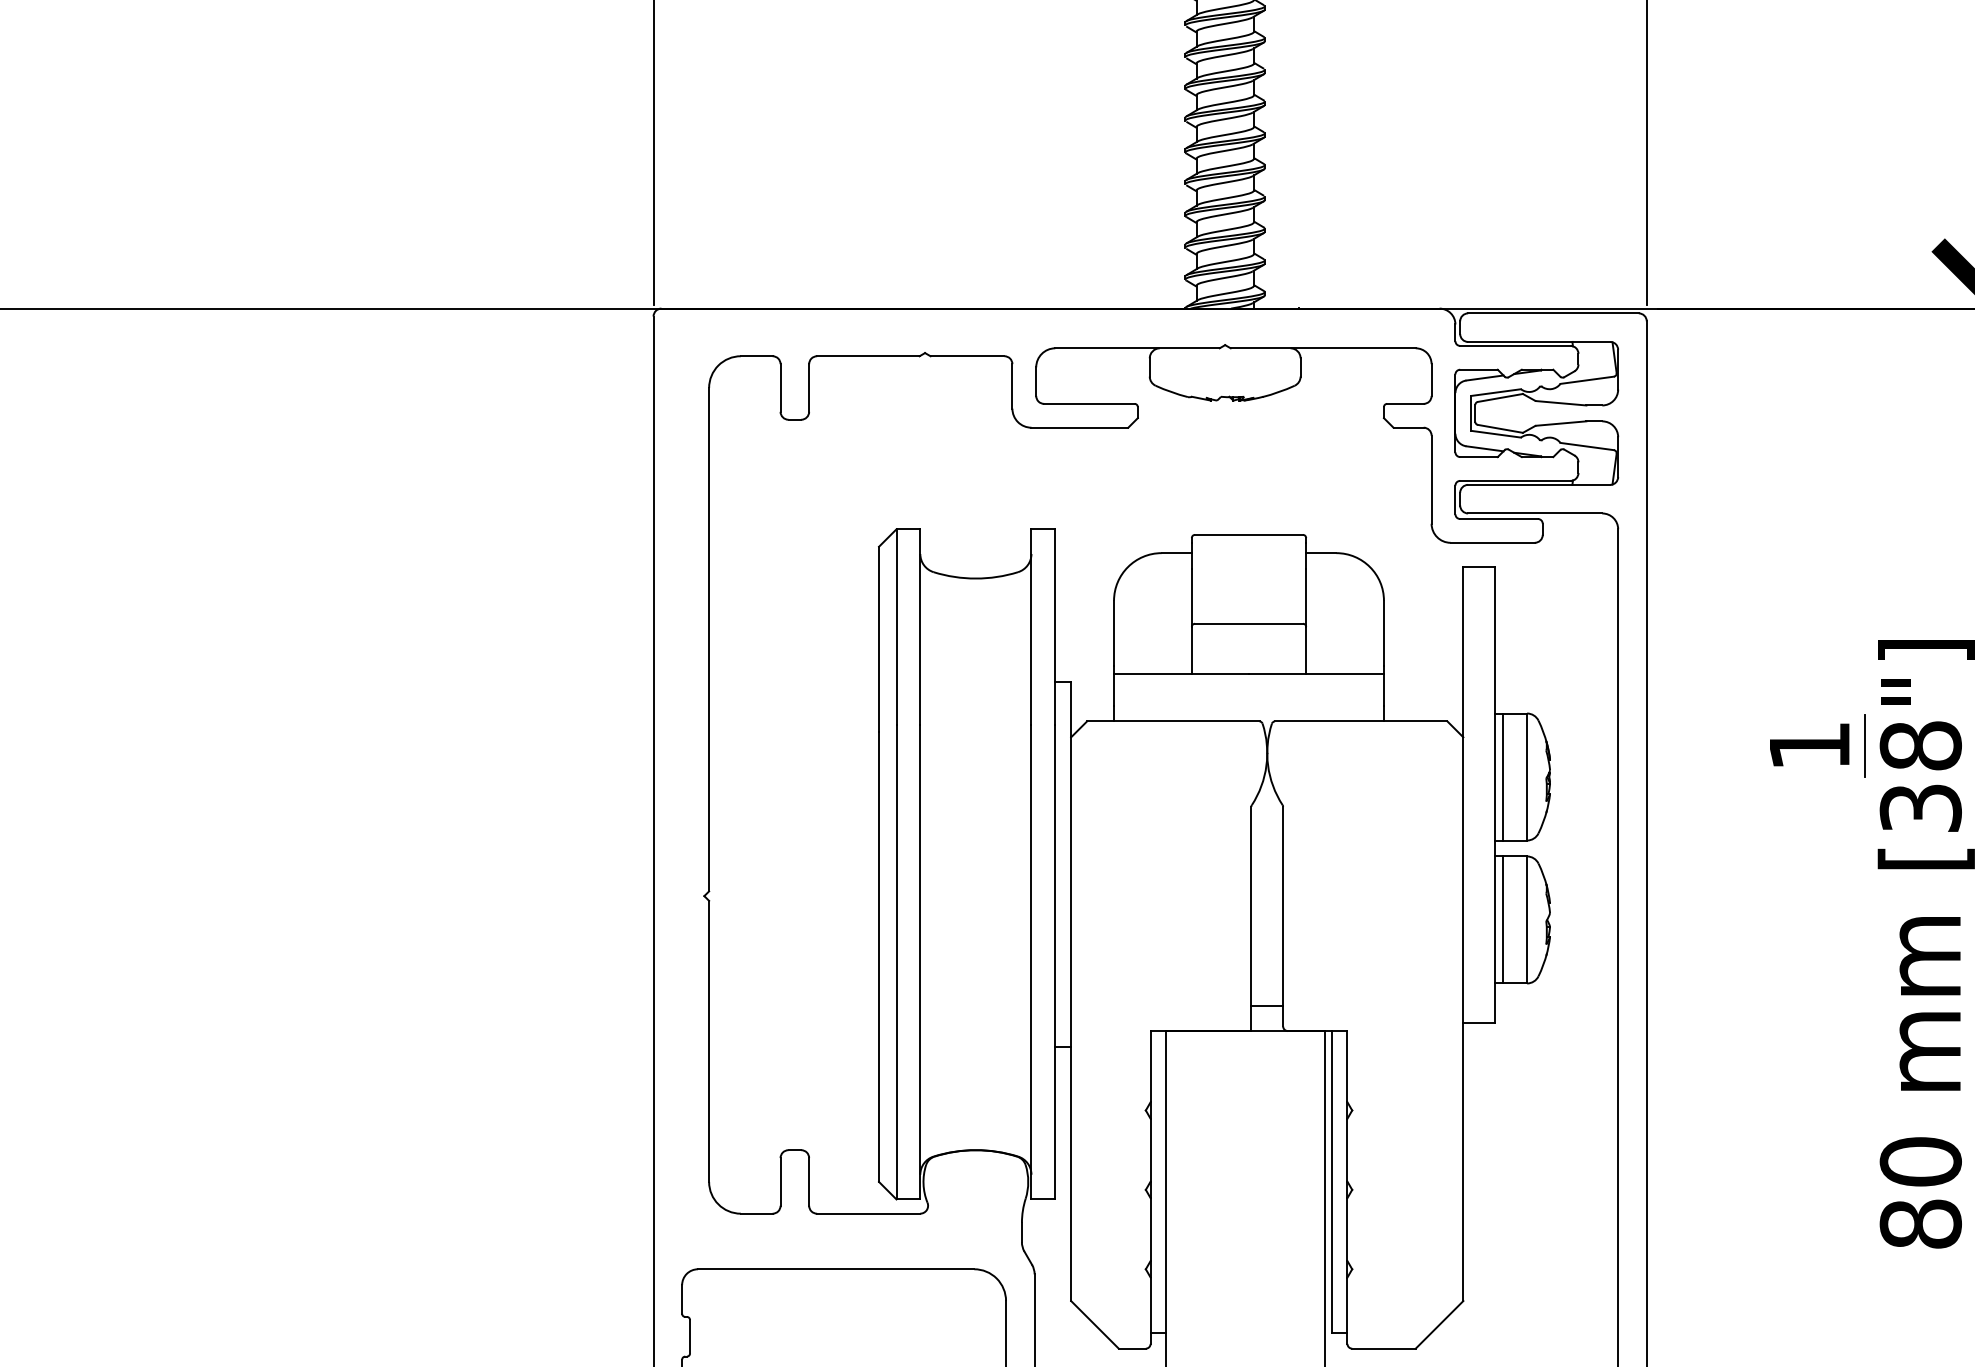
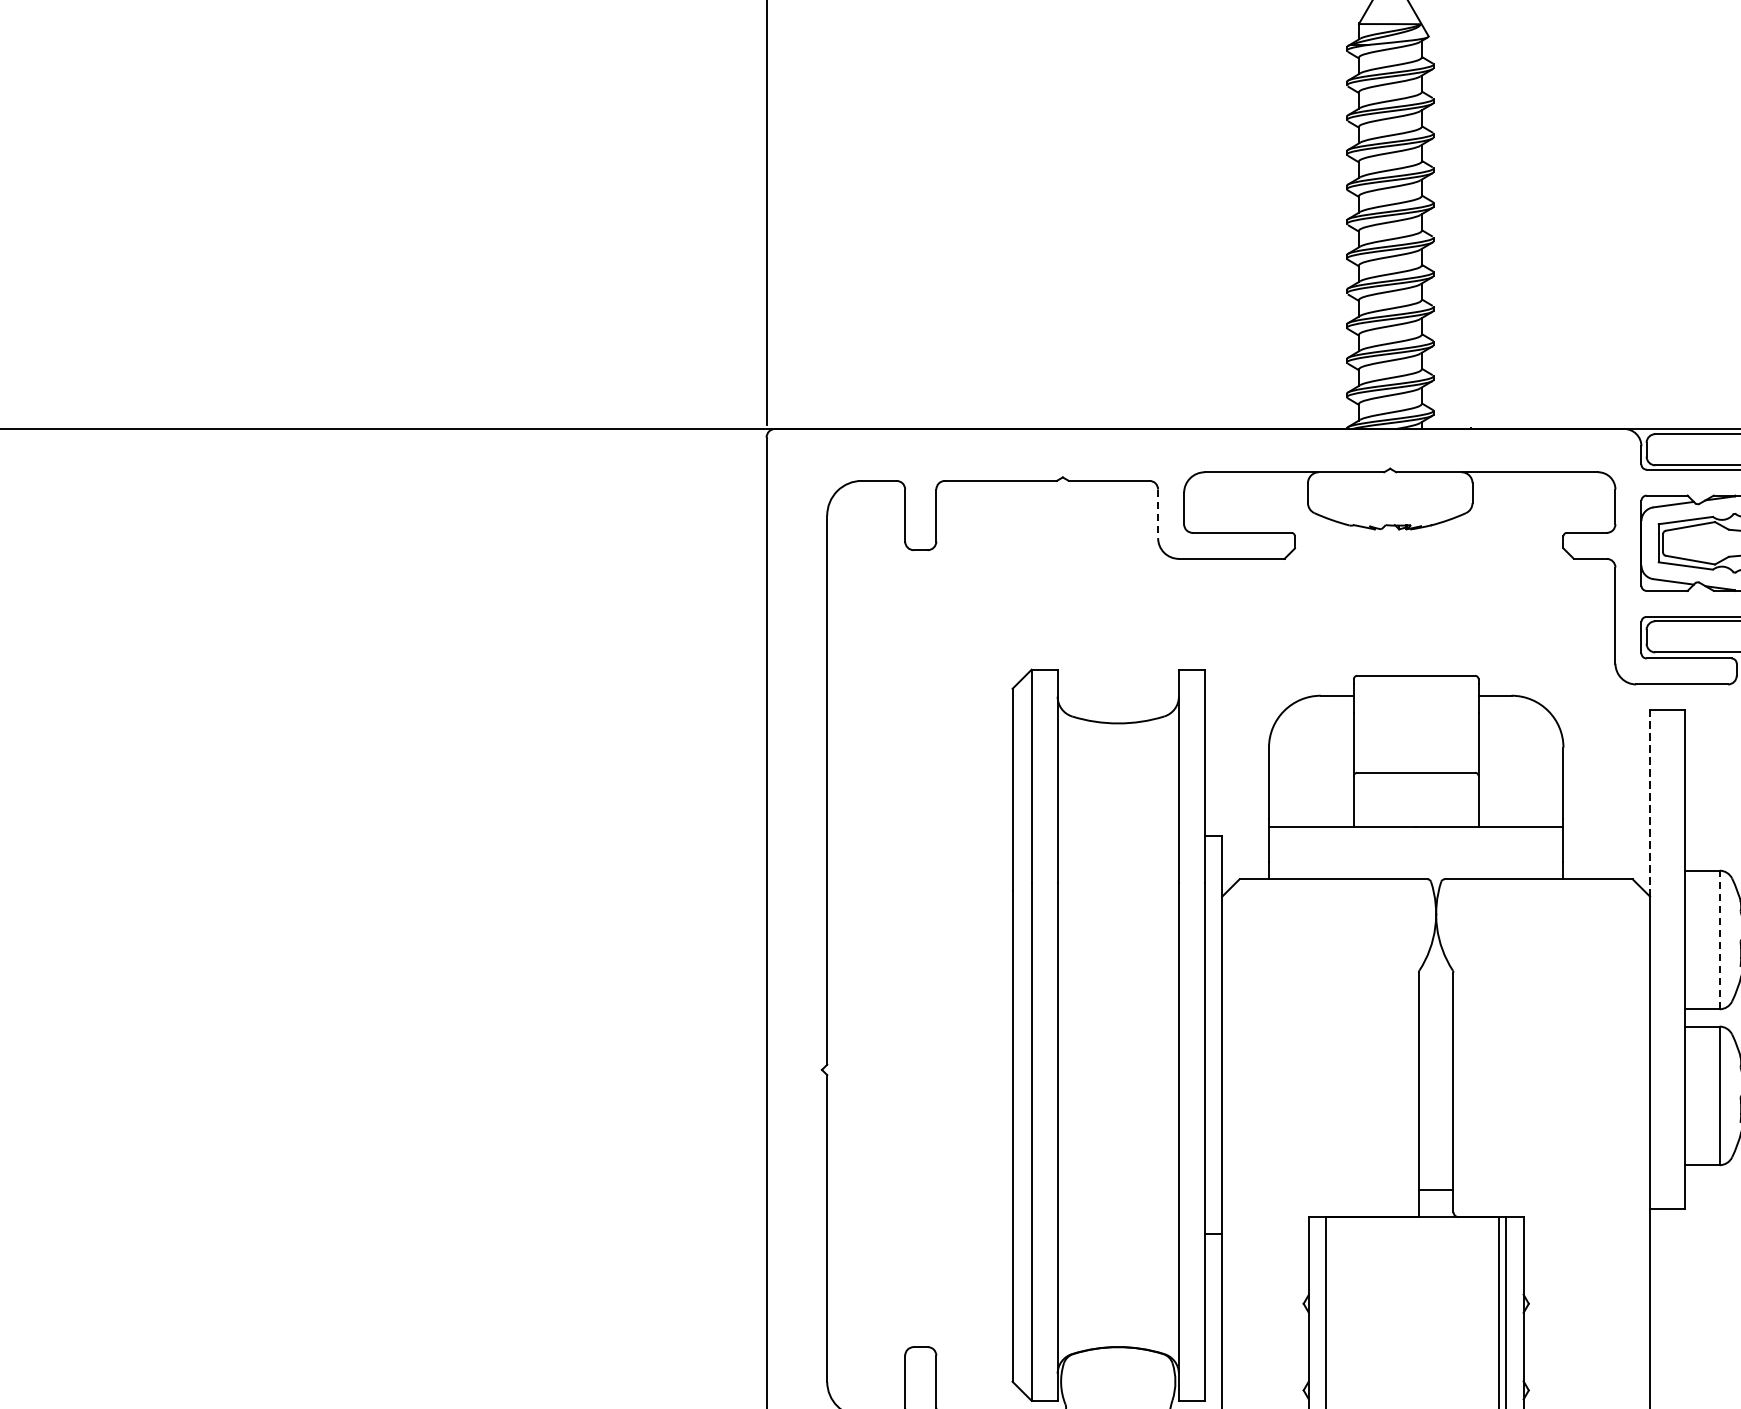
line: (1012, 386) -> (1158, 513), solid -> dashed
line: (1463, 651) -> (1650, 803), solid -> dashed
line: (1503, 776) -> (1693, 939), removed
line: (1527, 777) -> (1720, 940), solid -> dashed
line: (1503, 919) -> (1693, 1095), removed

